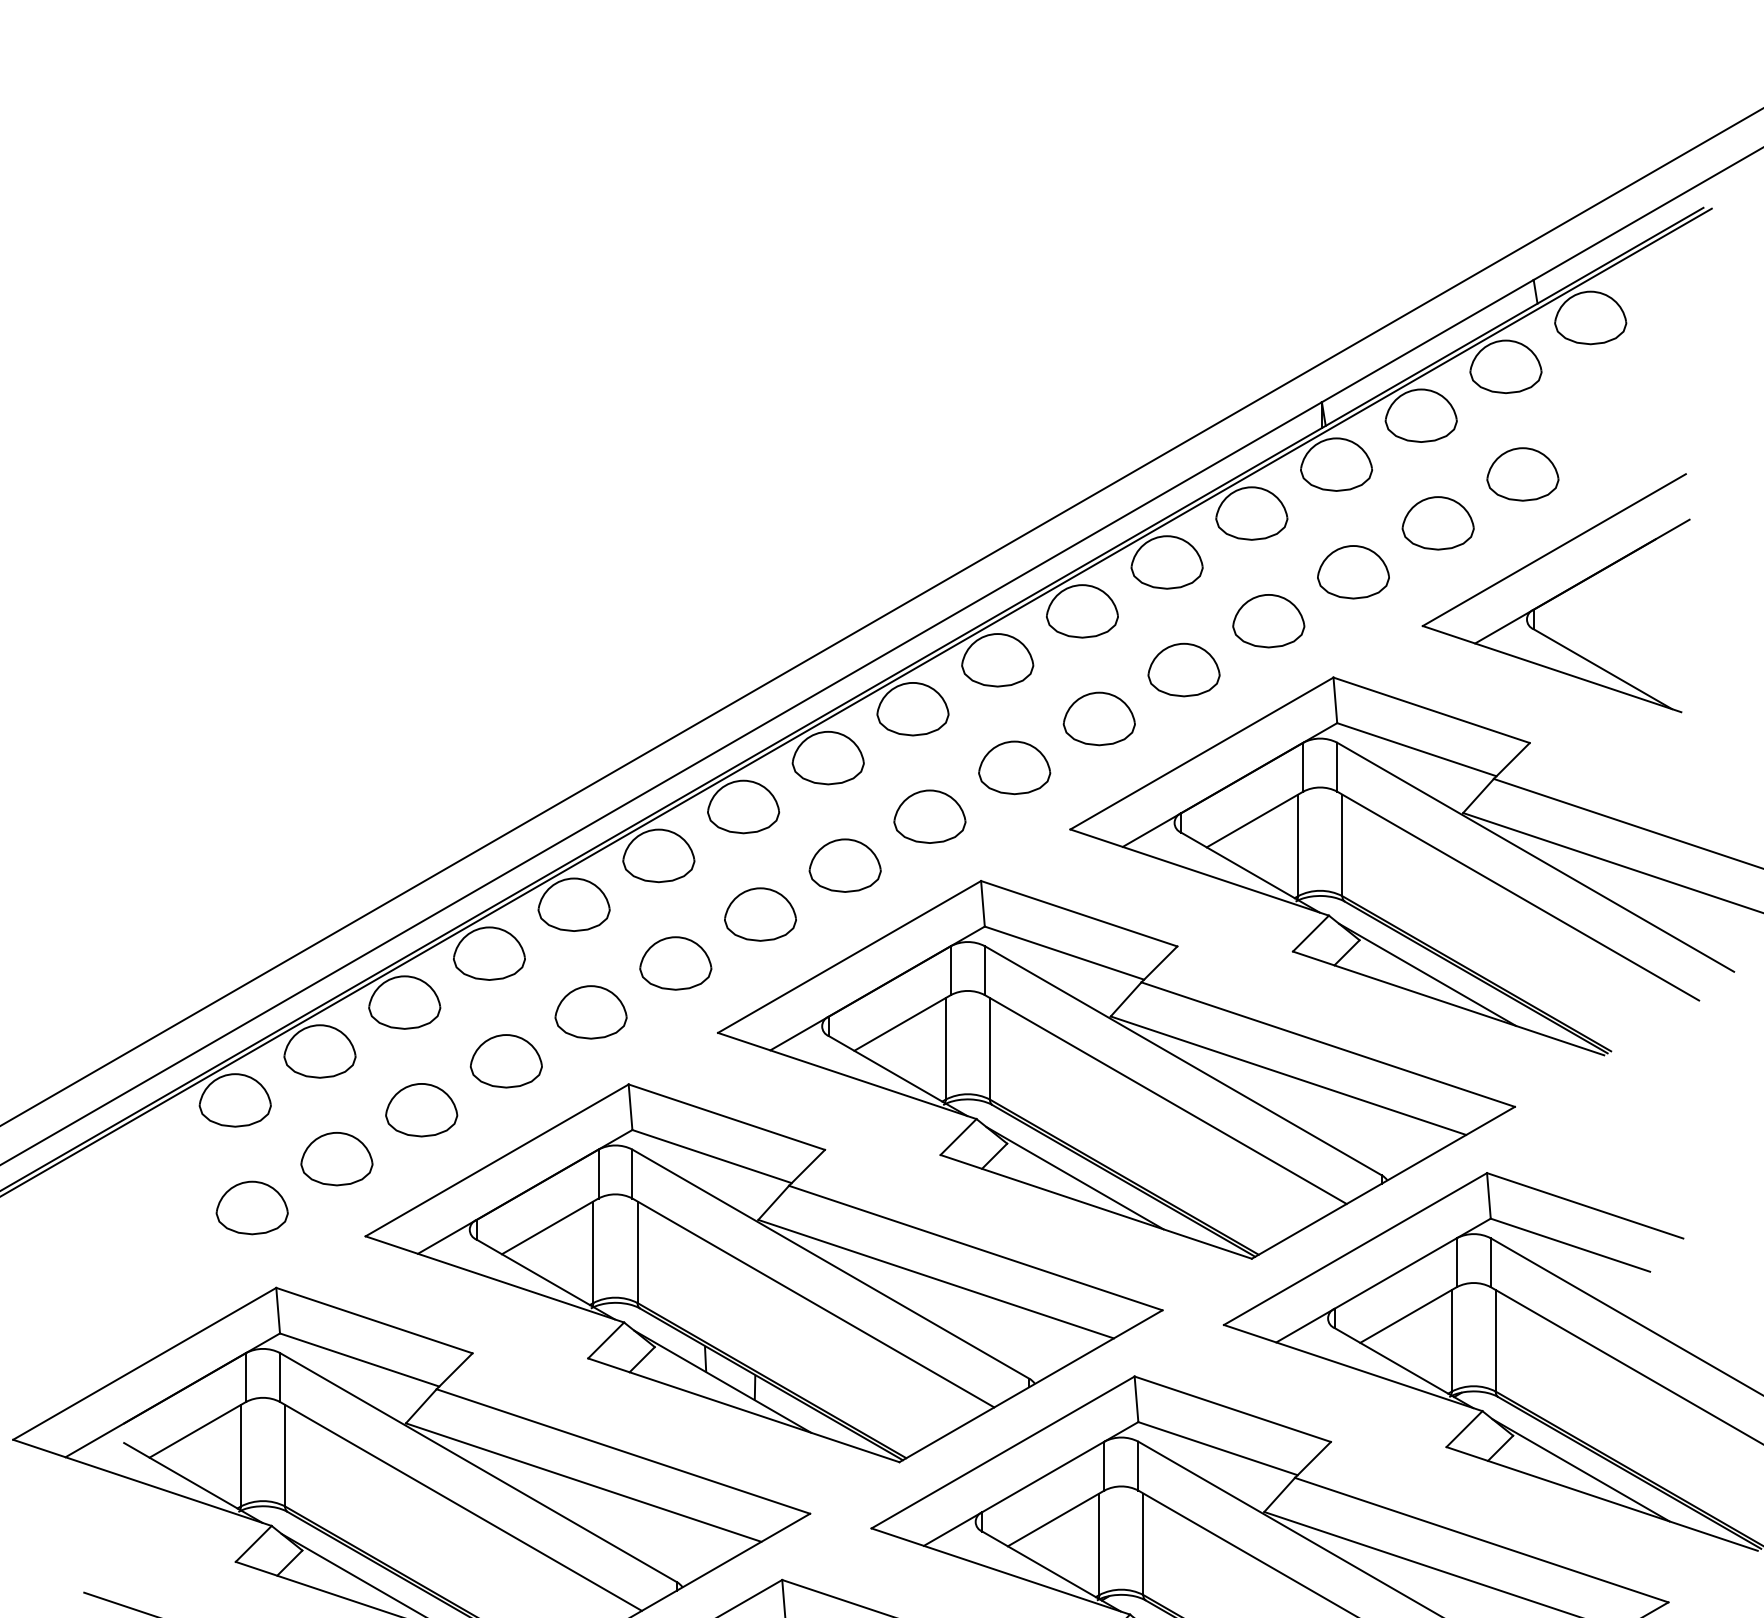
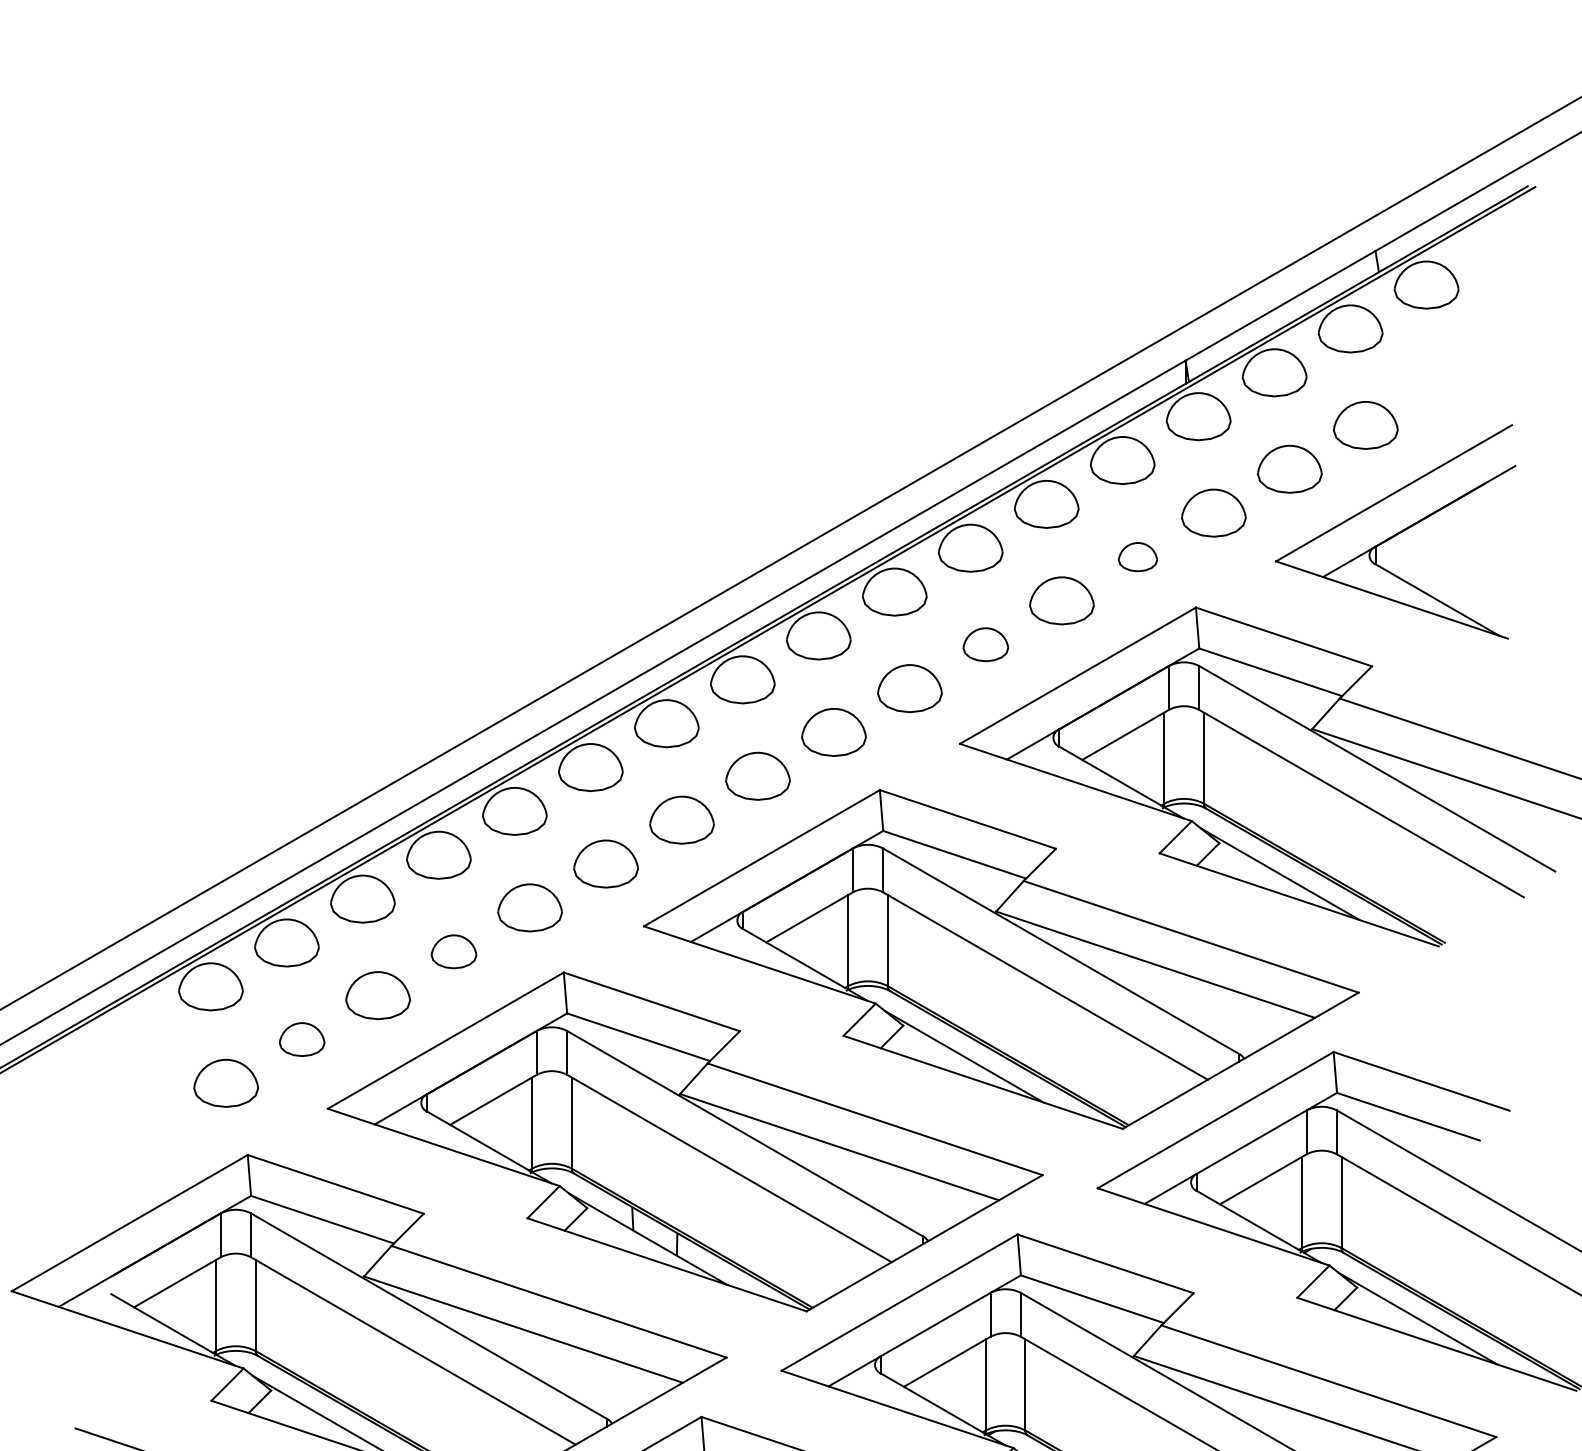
part: (1268, 621) -> (1137, 557), size x0.6
part: (1098, 718) -> (985, 644), size x0.7
part: (505, 1061) -> (453, 951), size x0.7
part: (336, 1159) -> (301, 1039), size x0.7

